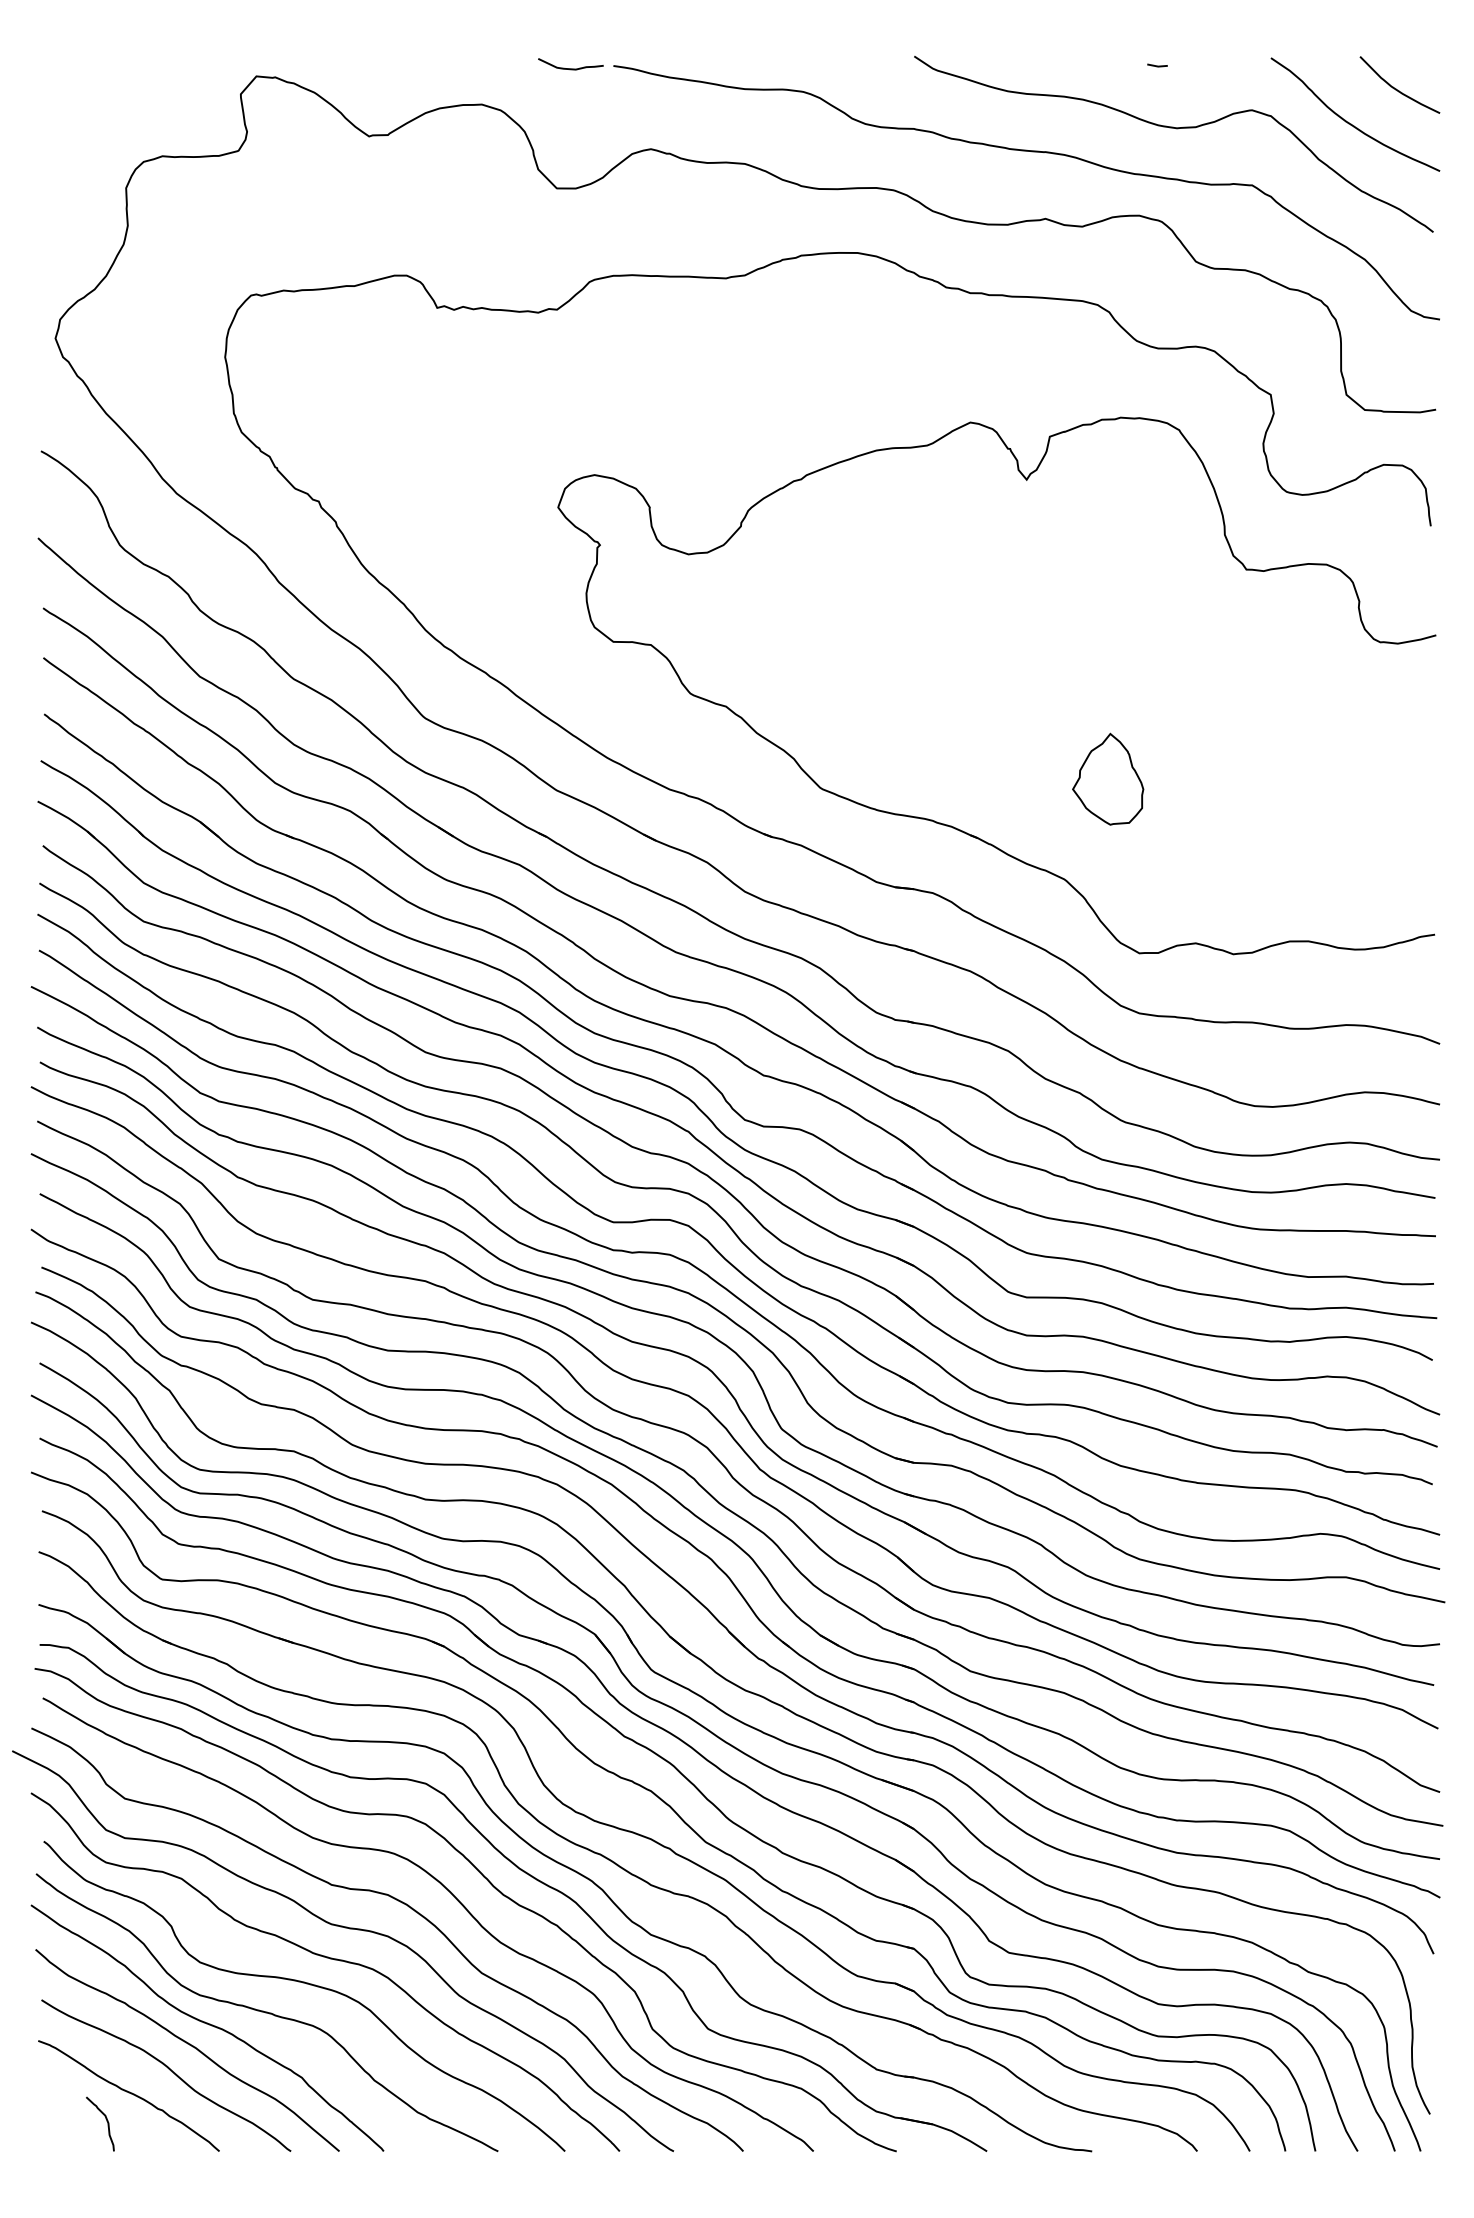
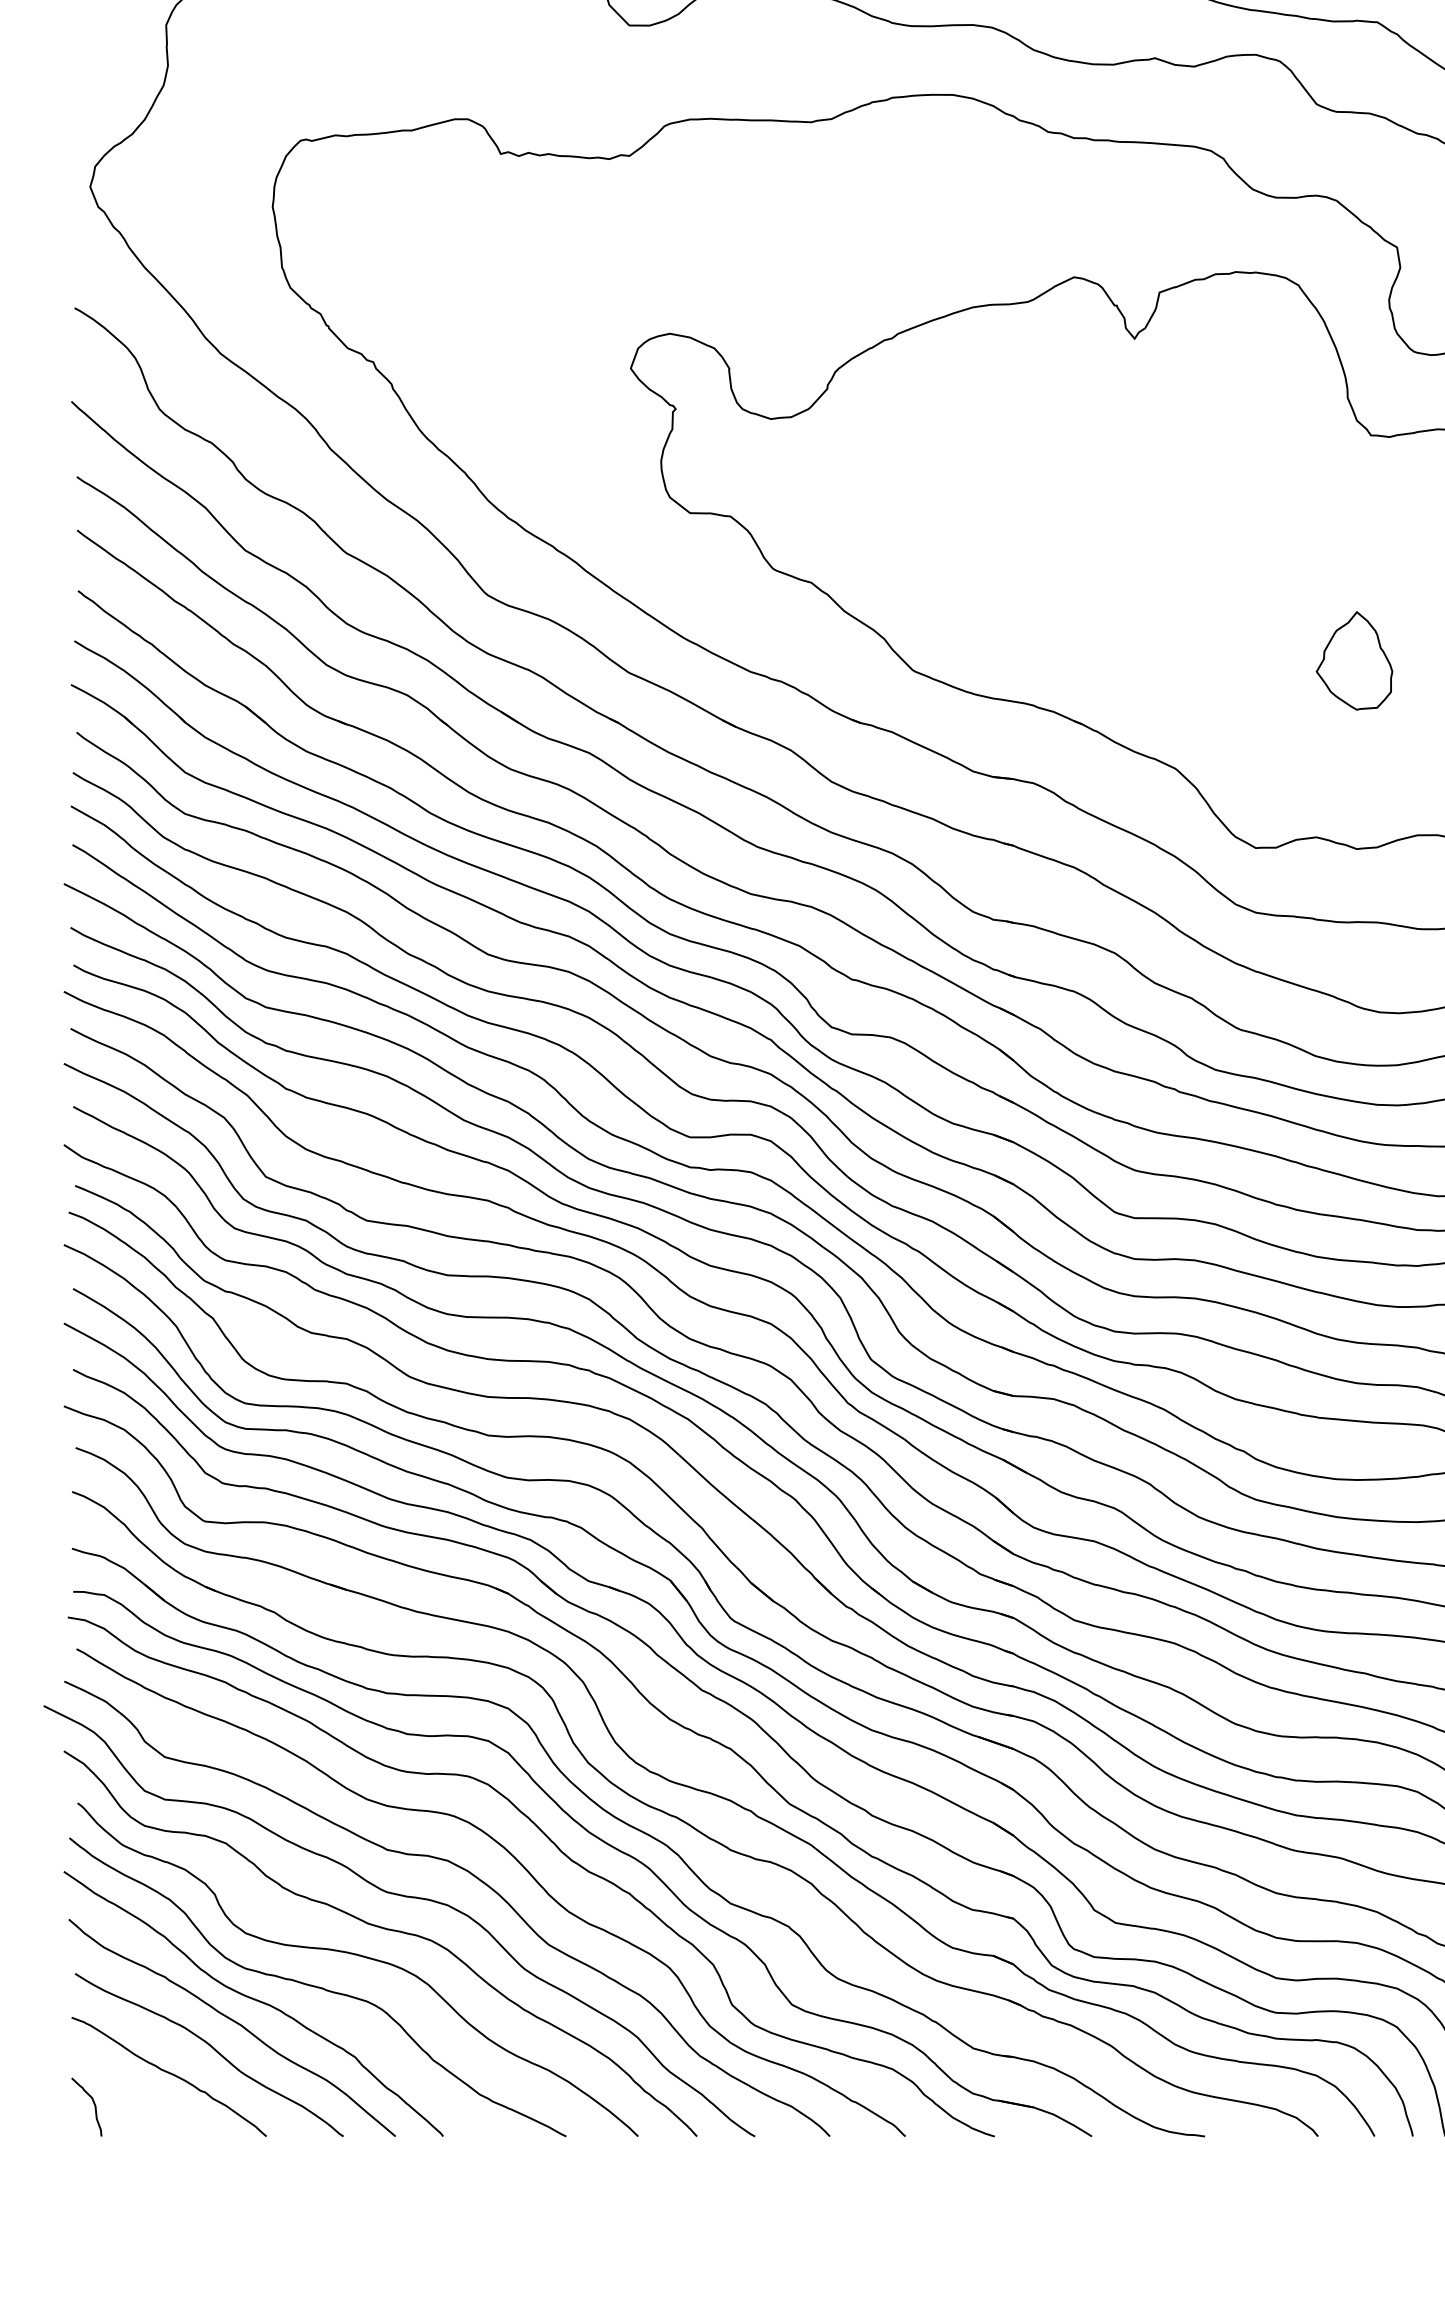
part: (1108, 778) -> (1354, 660), moved
curve: (106, 2121) -> (93, 2104), moved

